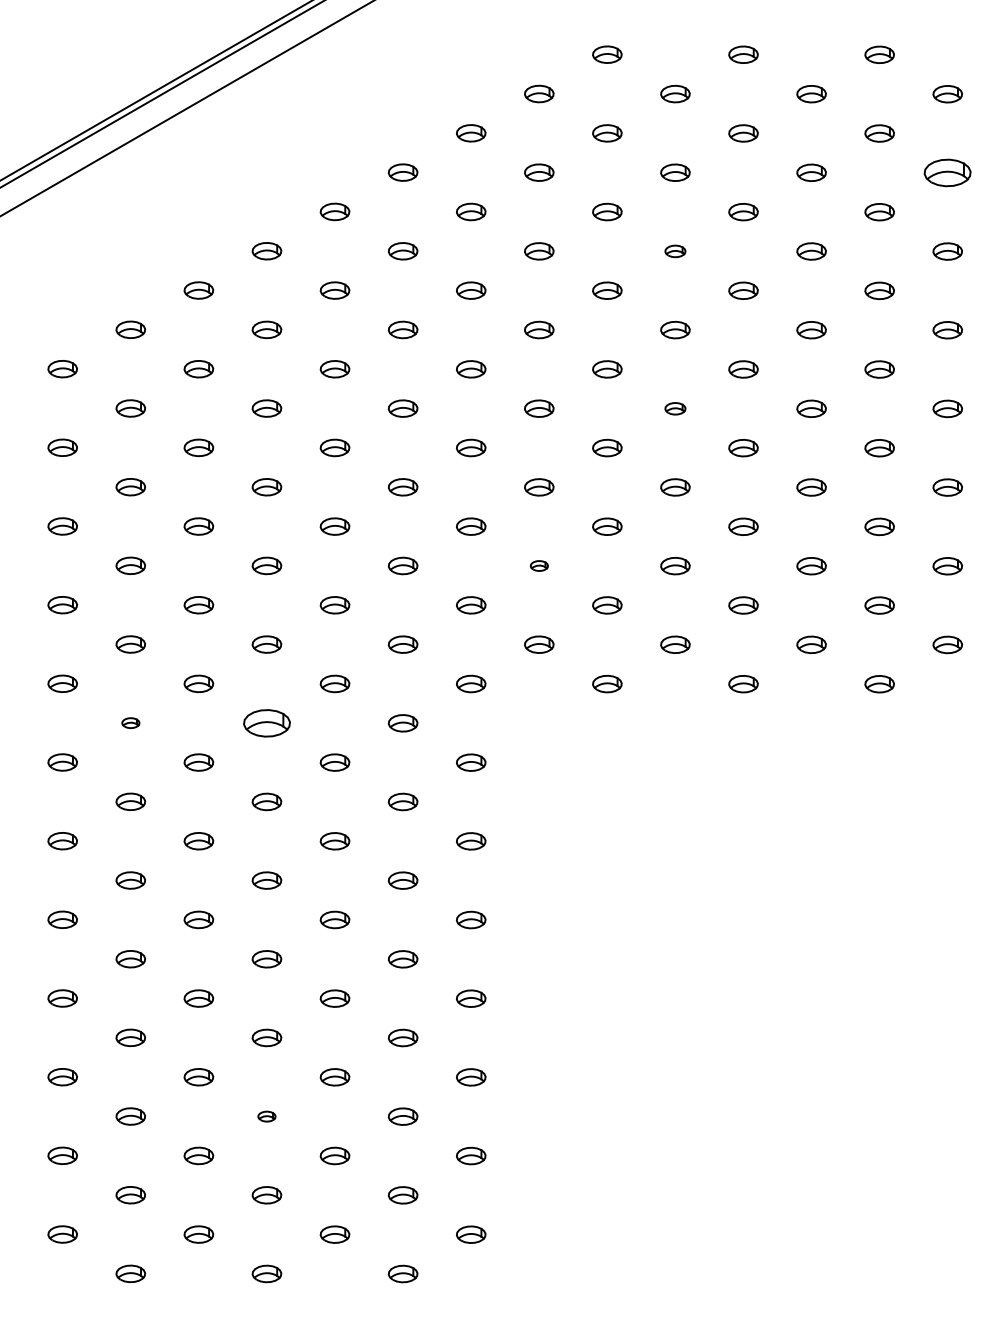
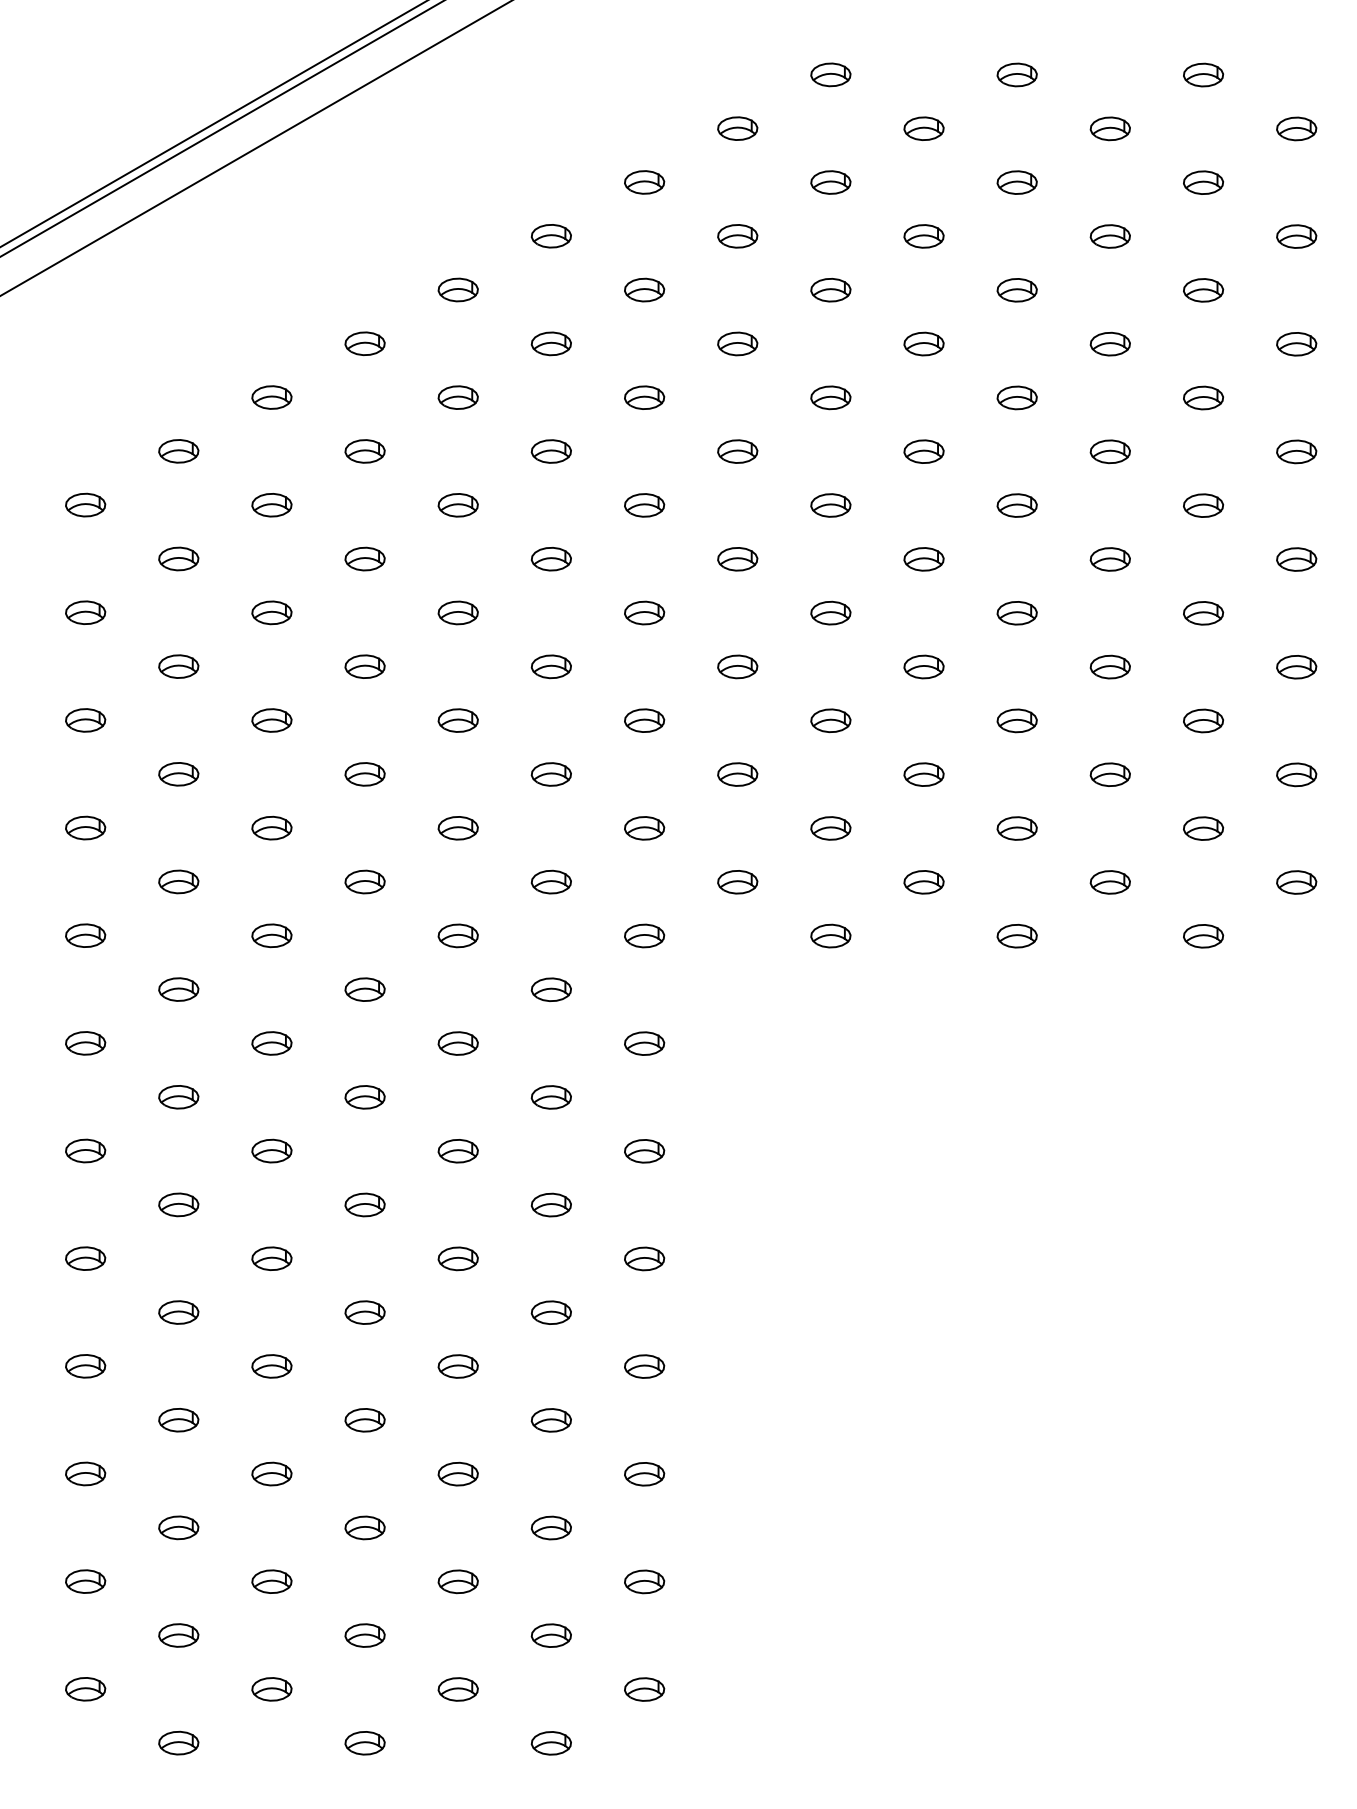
part: (947, 172) -> (1296, 236), size x0.62
part: (675, 251) -> (923, 343), size x1.43
part: (675, 408) -> (923, 559), size x1.43
part: (539, 565) -> (737, 774), size x1.67
part: (130, 723) -> (178, 989), size x1.67
part: (266, 723) -> (364, 989), size x0.62
part: (266, 1116) -> (364, 1527), size x1.67

